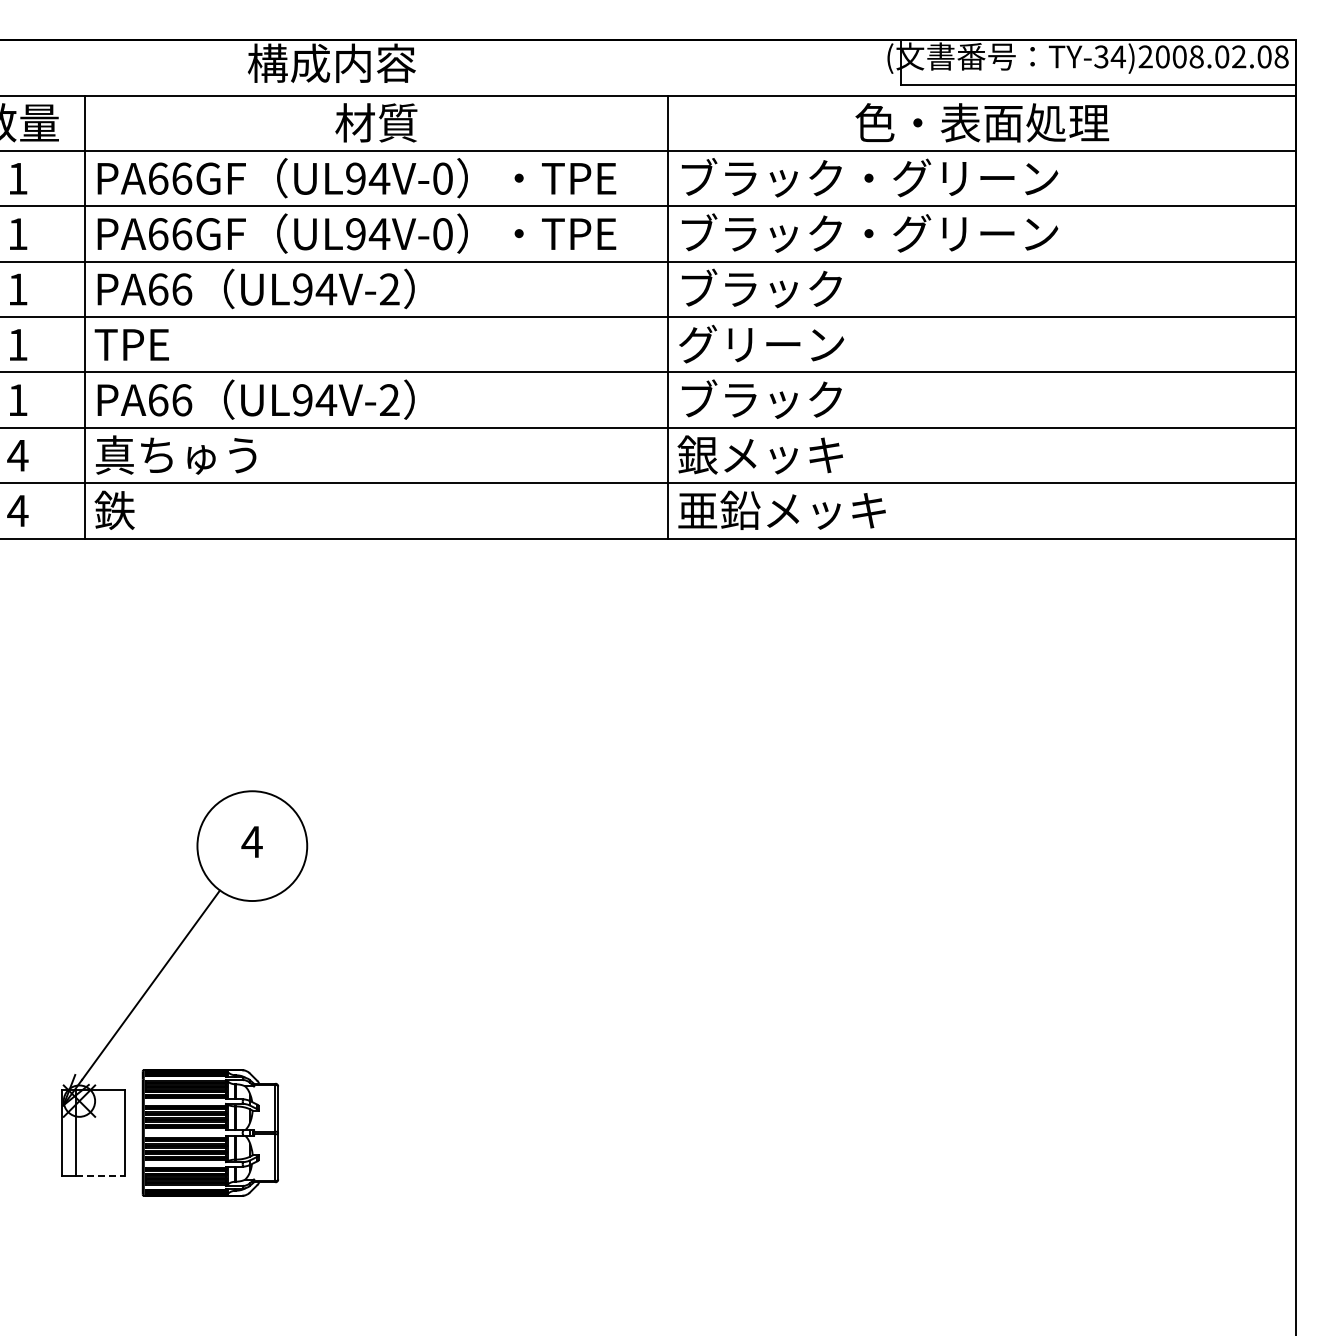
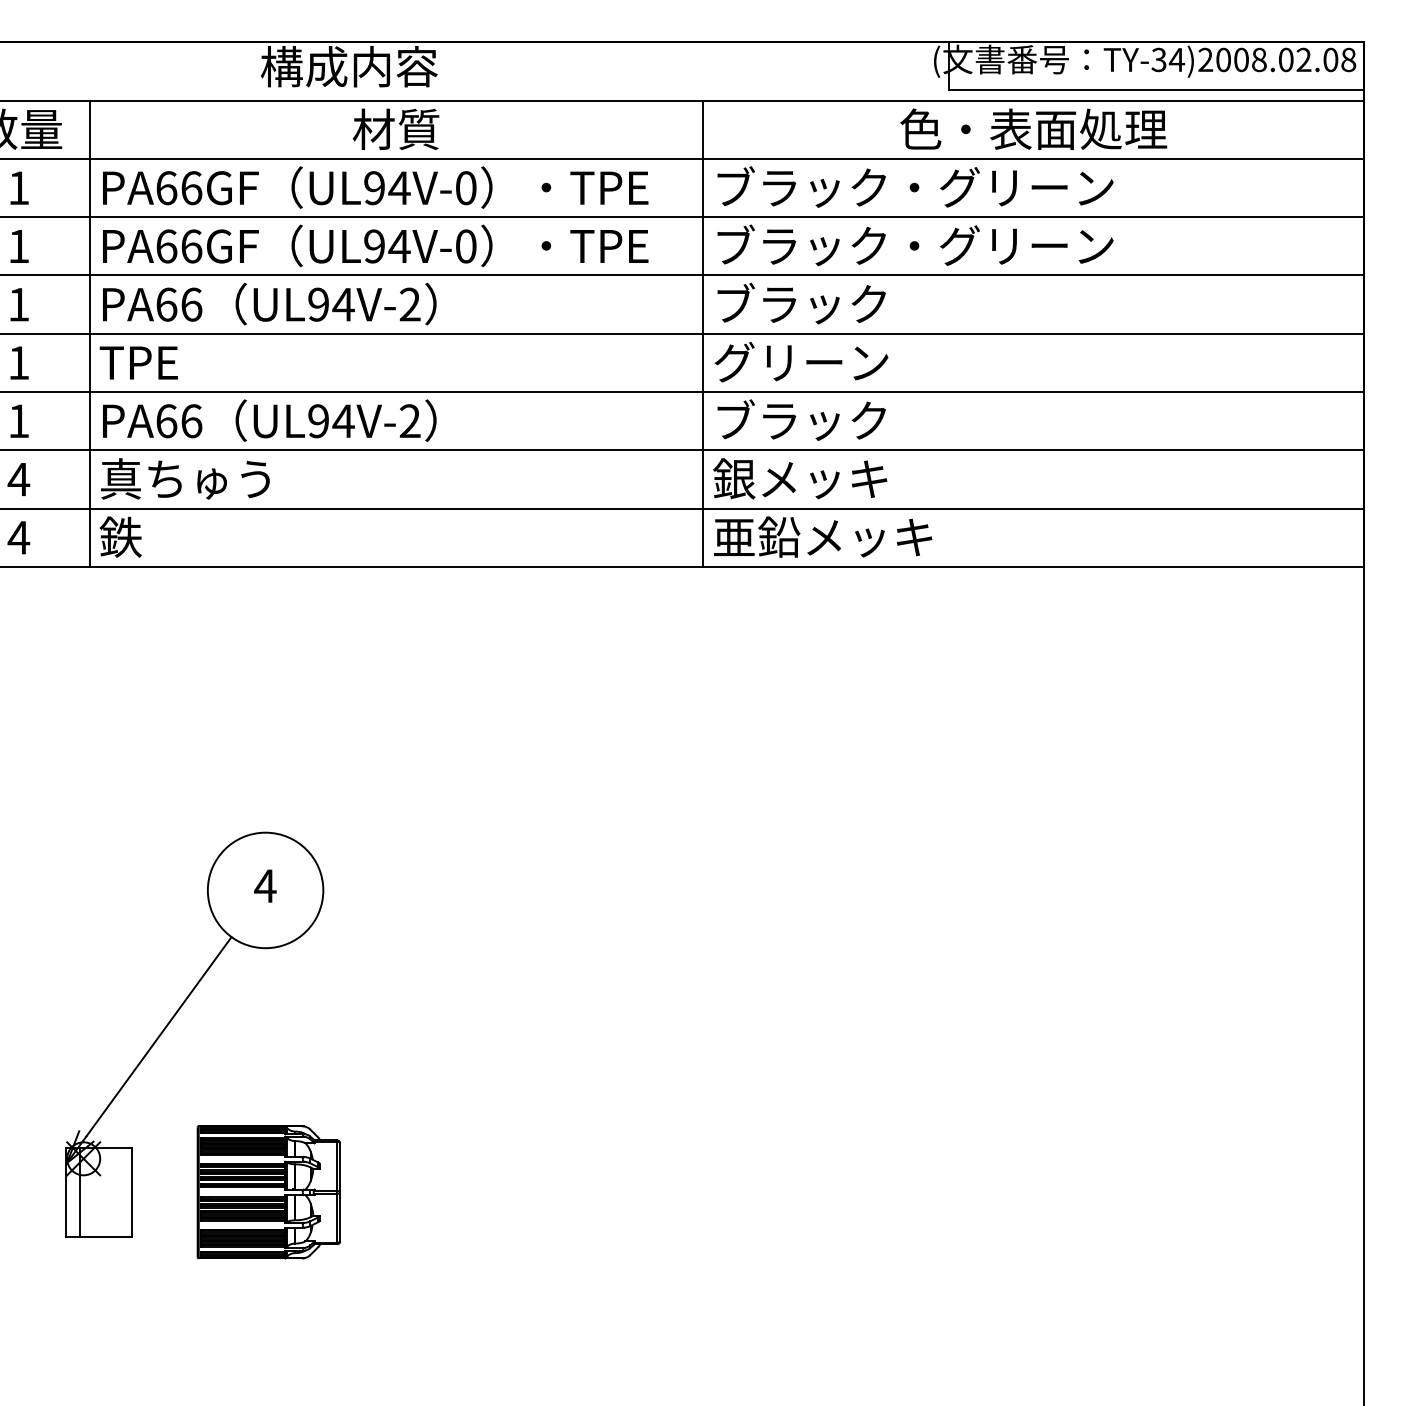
part: (209, 1132) -> (267, 1191), moved
line: (100, 1175) -> (105, 1237), dashed -> solid

